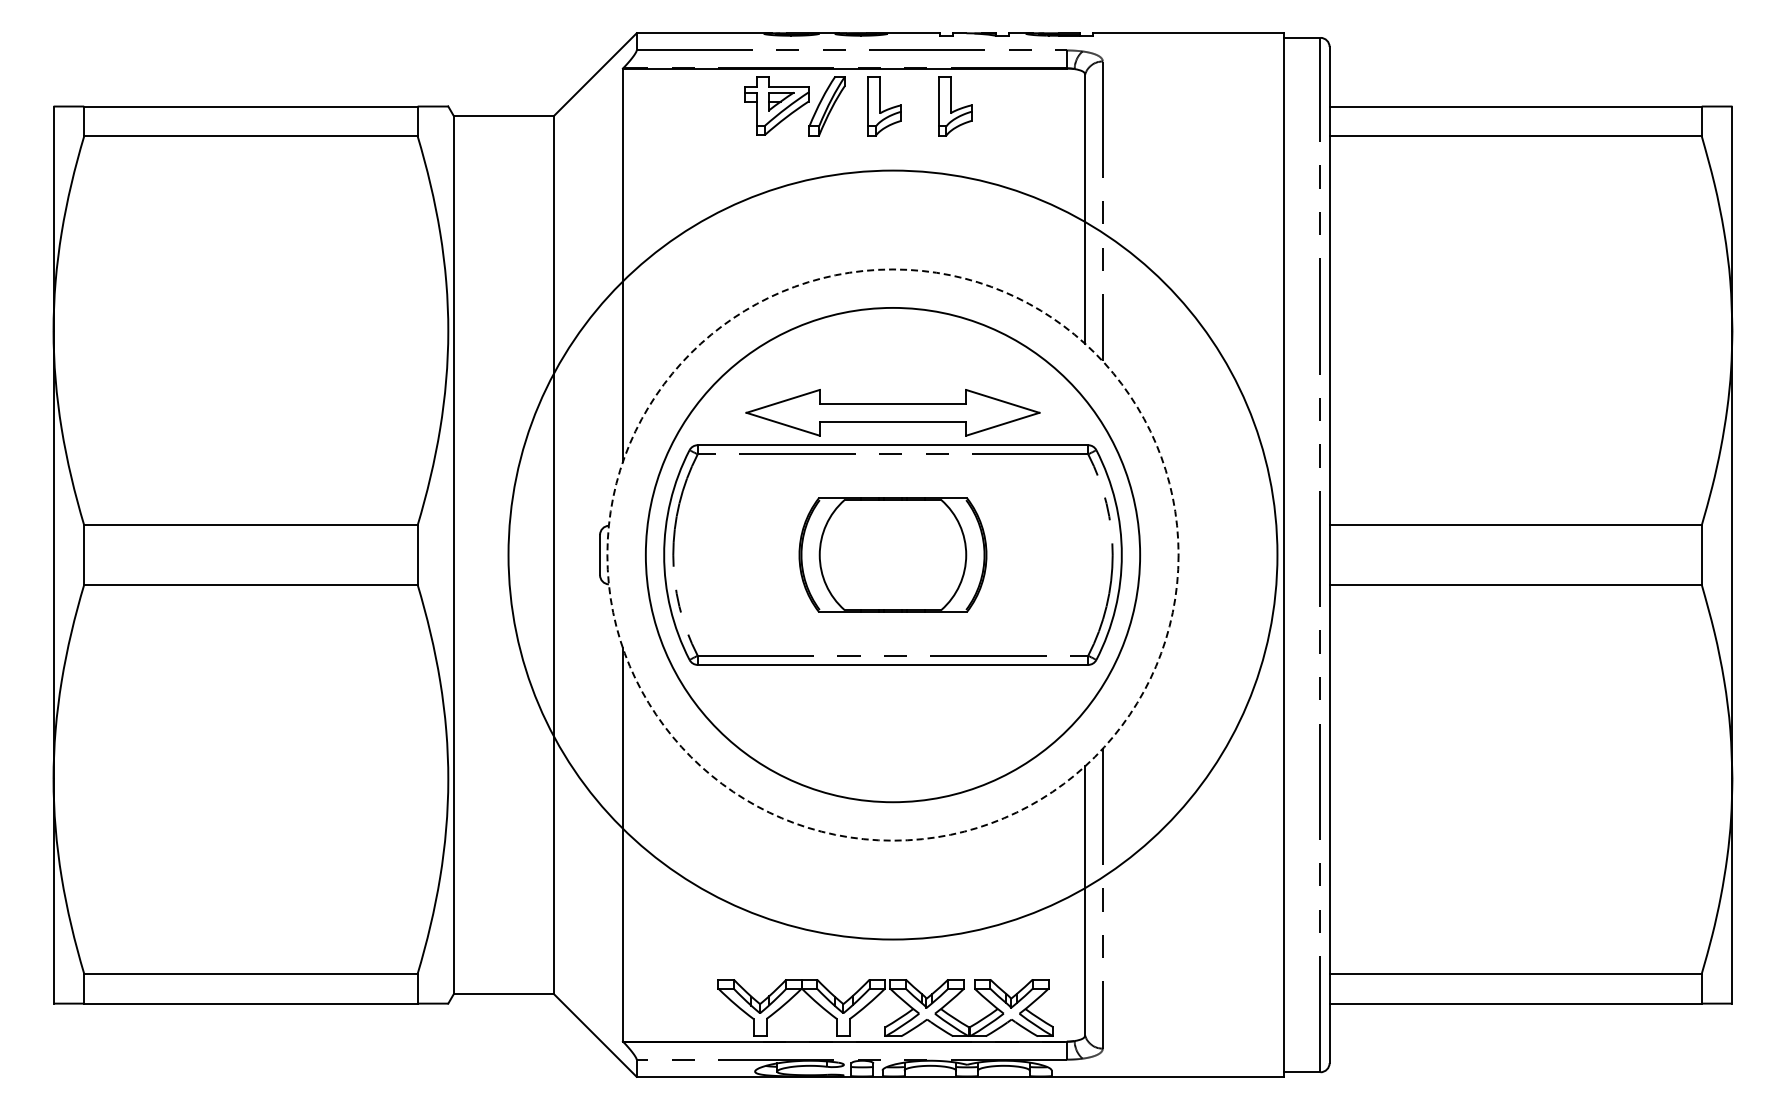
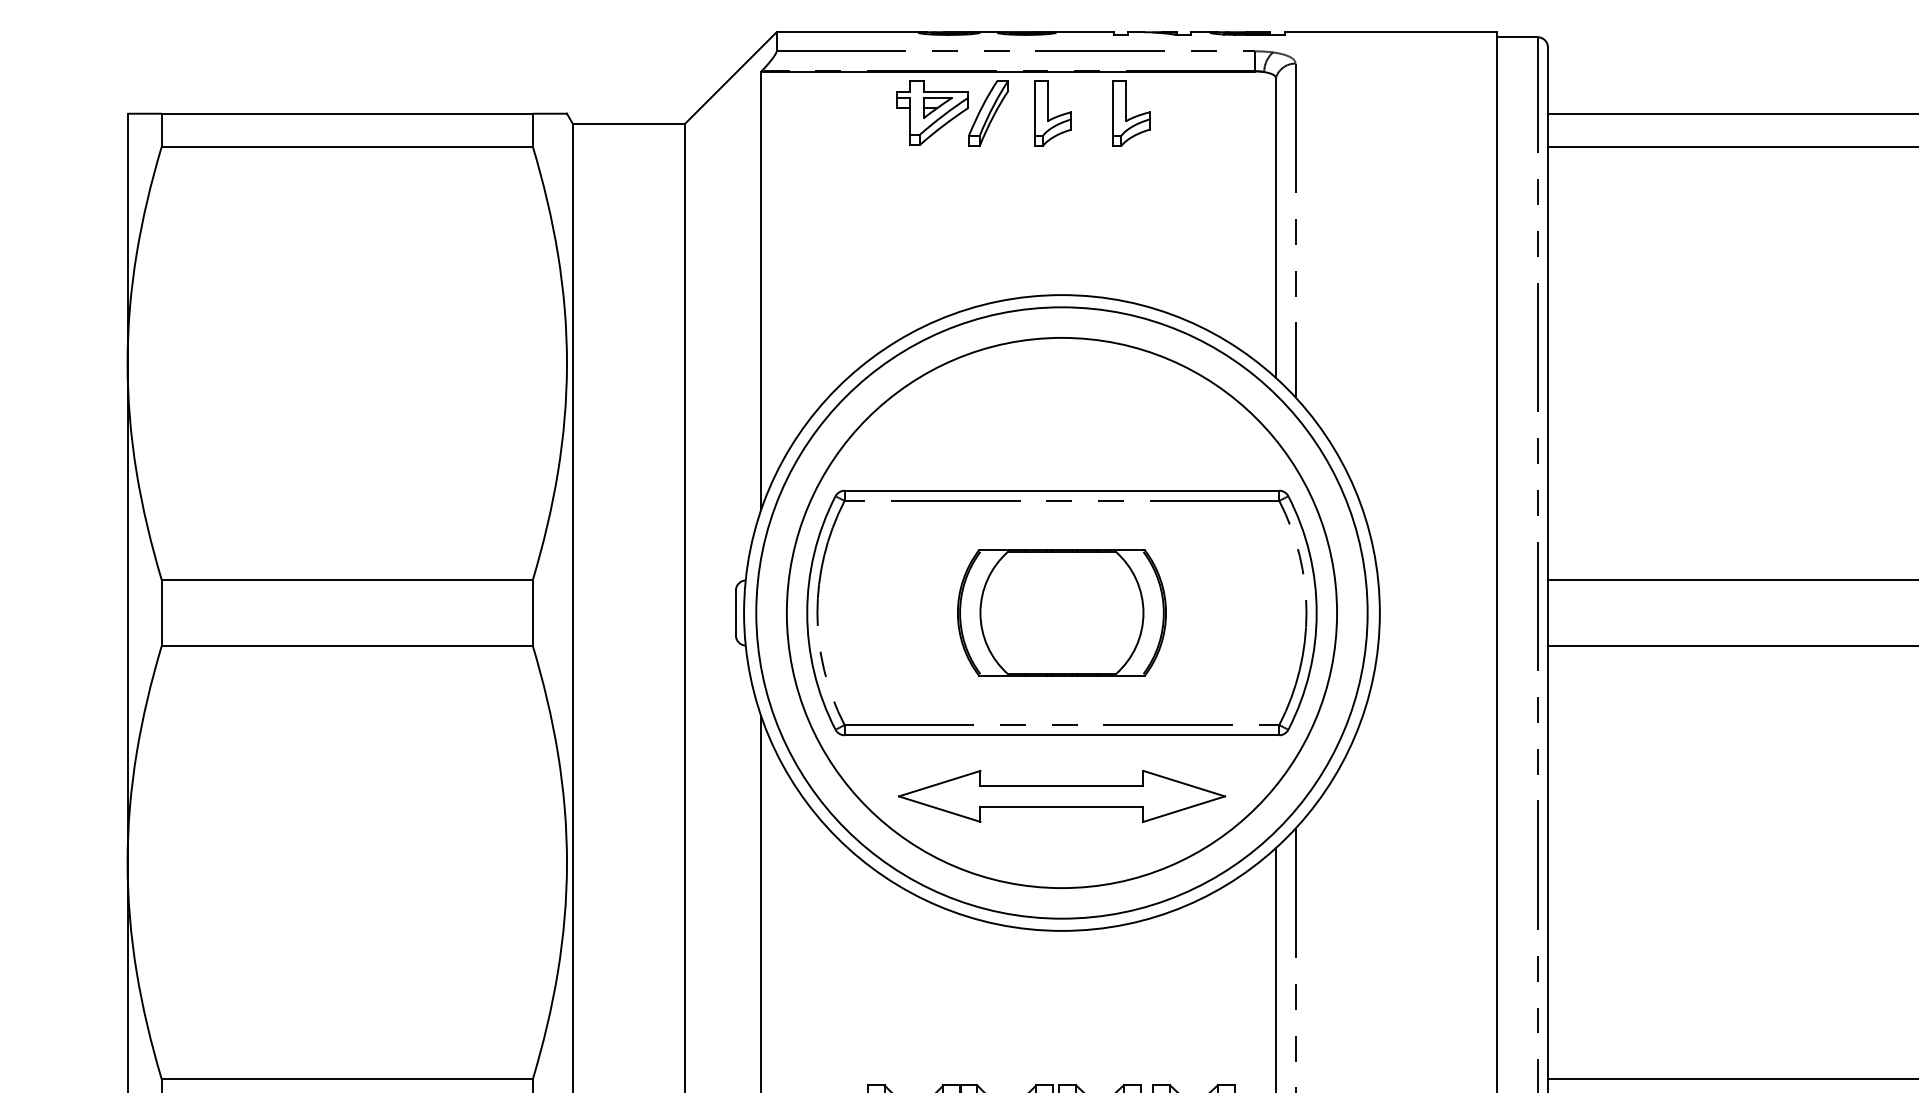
part: (892, 412) -> (1061, 796), moved
circle: (892, 554) -> (1061, 612), dashed -> solid
circle: (892, 554) -> (1061, 612), size x0.71

